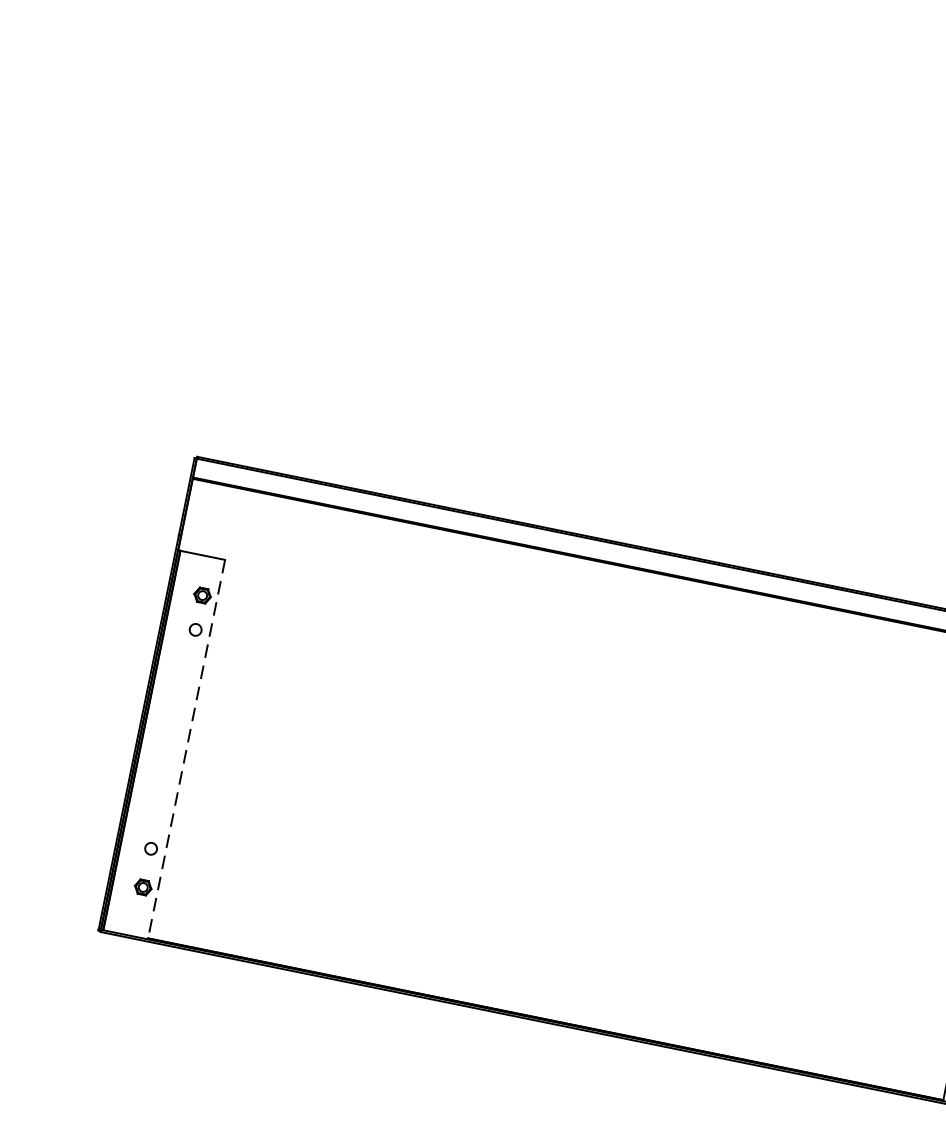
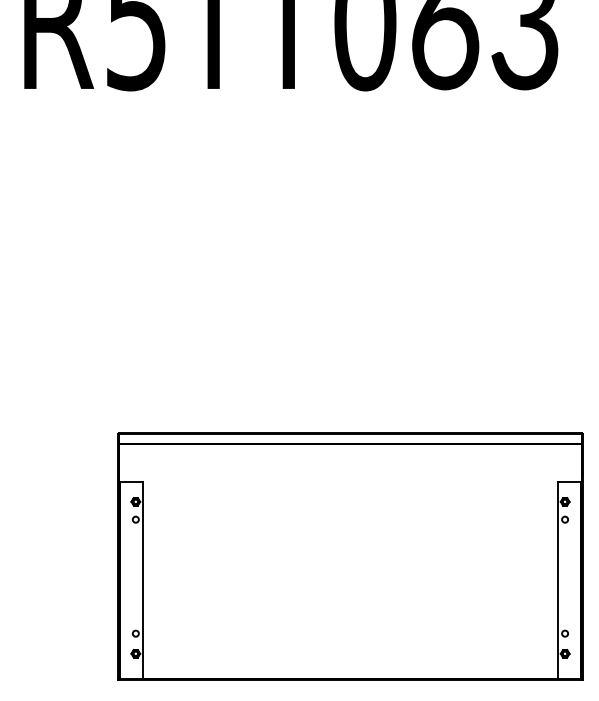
line: (186, 749) -> (143, 580), dashed -> solid

